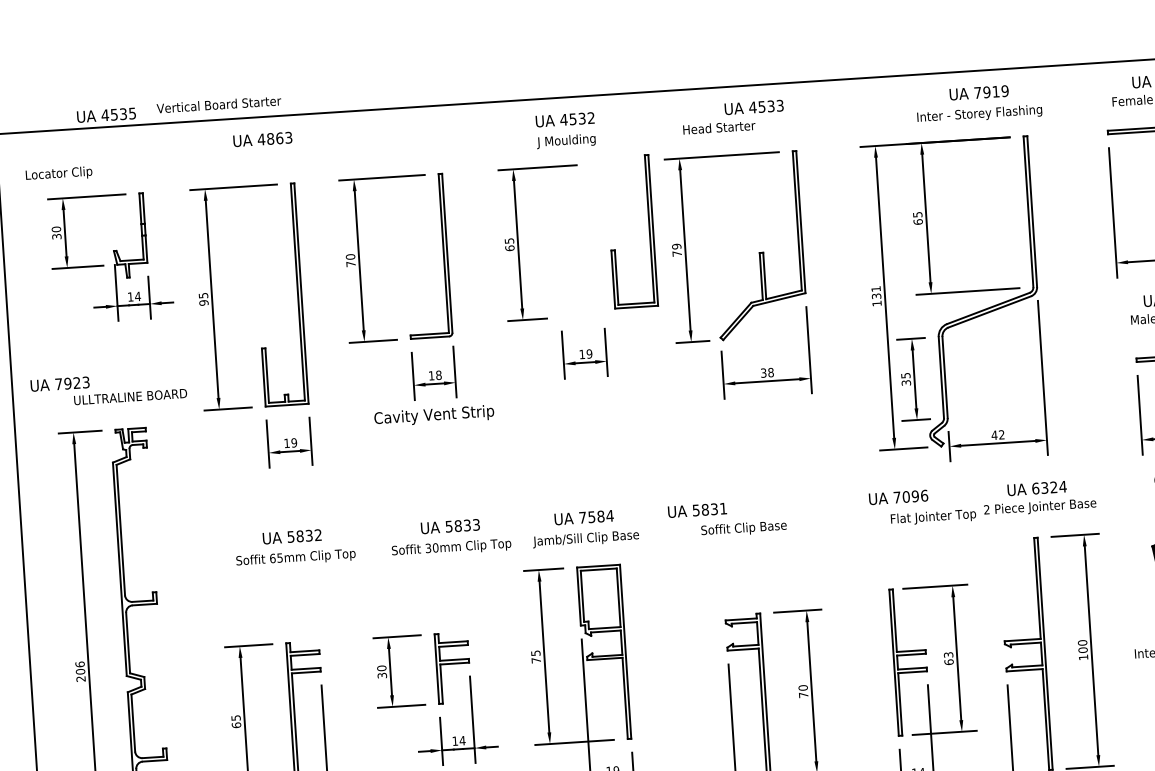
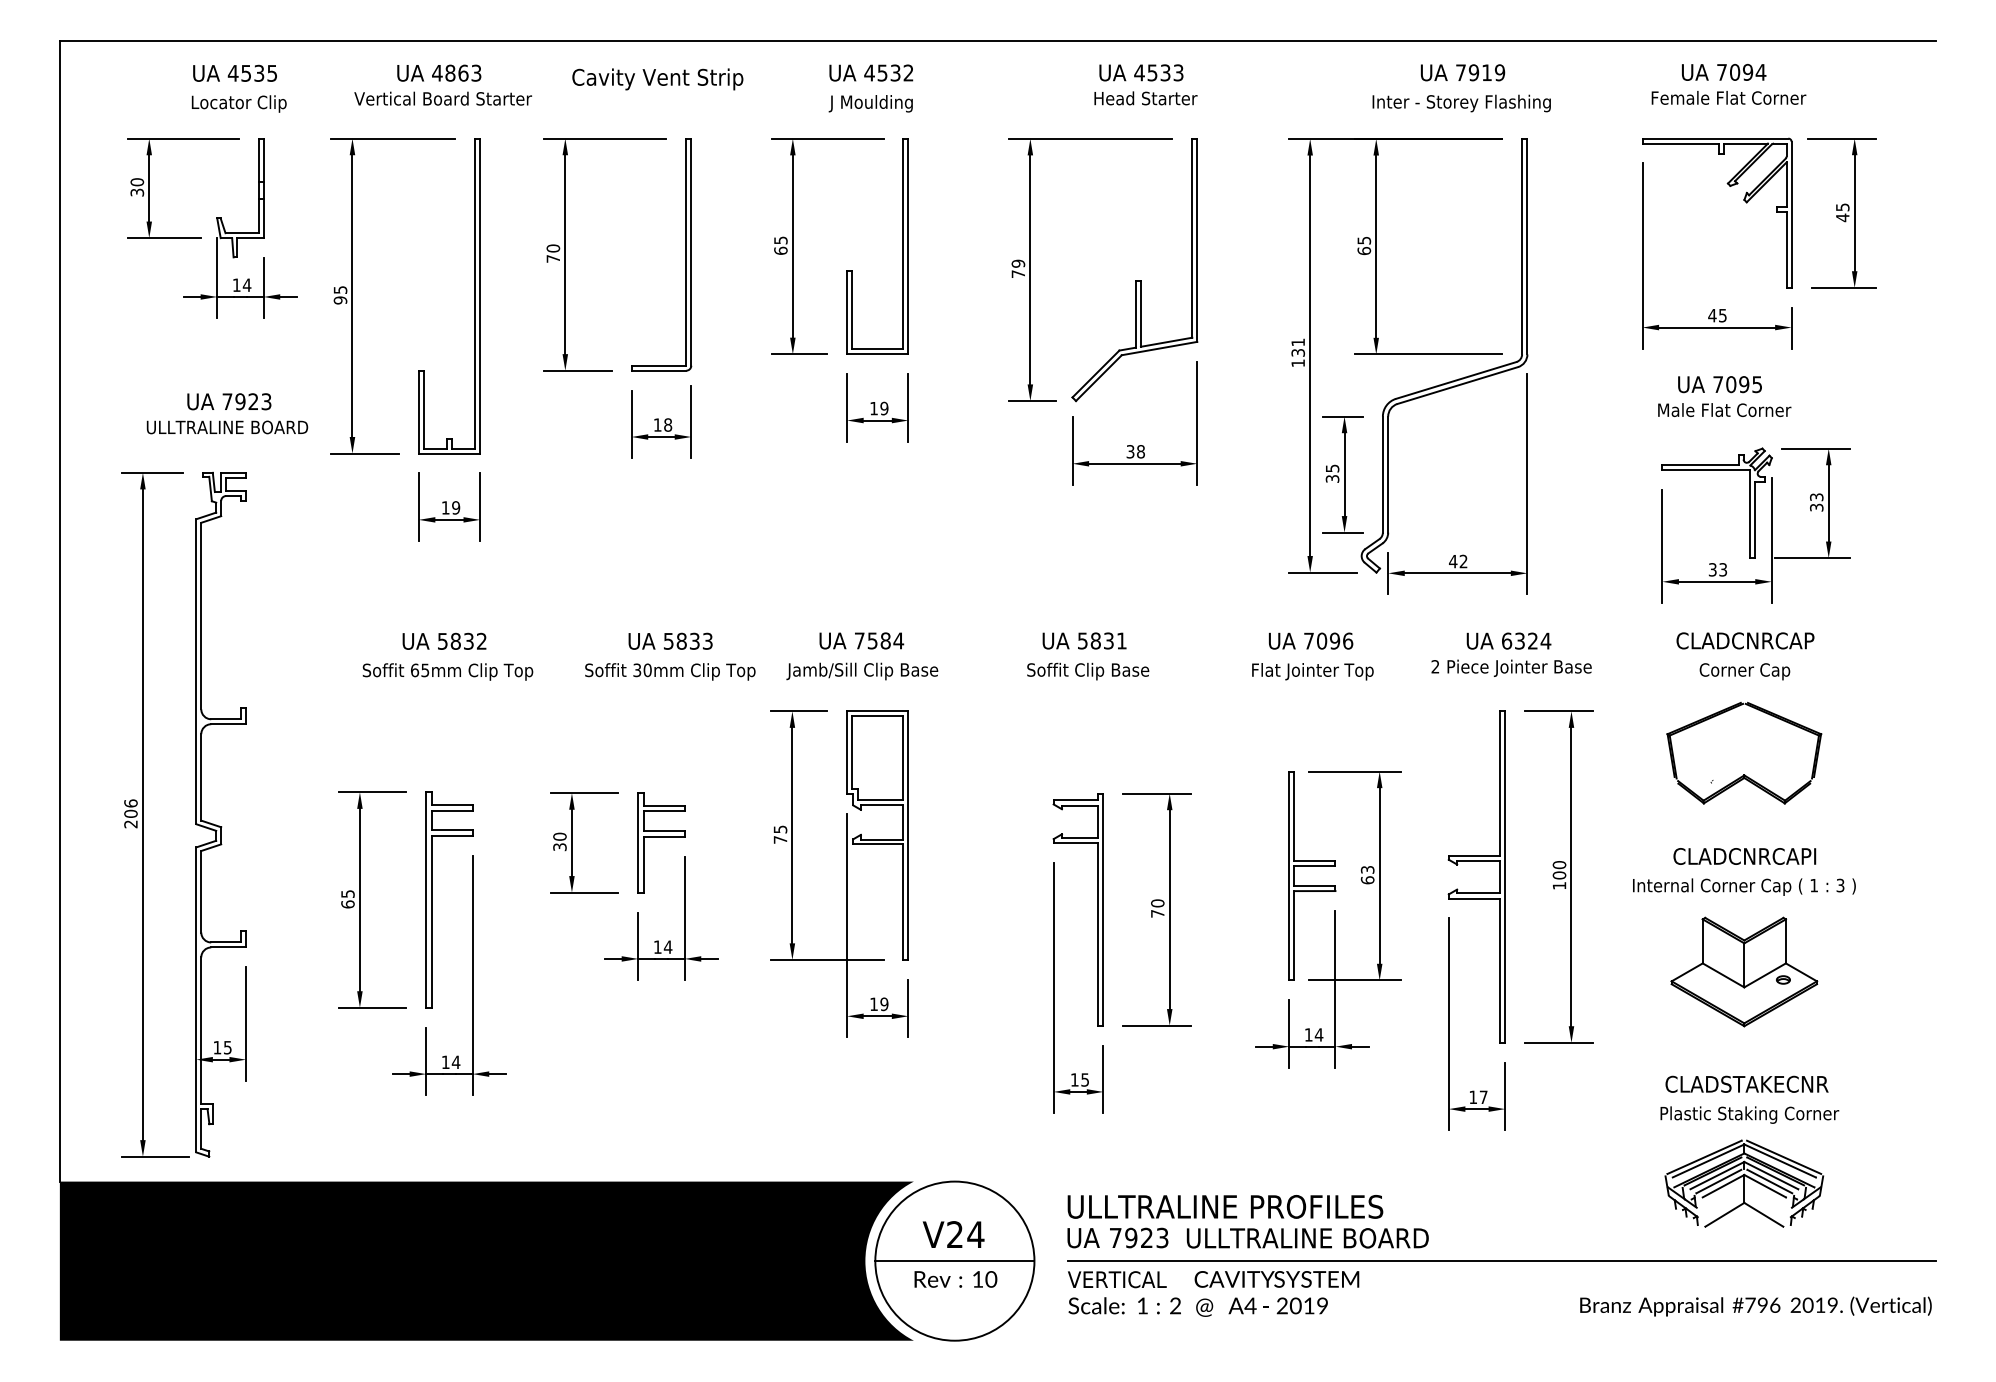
text: (219, 104) -> (443, 98), moved
text: (106, 114) -> (234, 72), moved
text: (719, 127) -> (1145, 98), moved
text: (58, 173) -> (238, 103), moved
part: (649, 230) -> (902, 246), moved
text: (60, 383) -> (229, 401), moved
text: (434, 416) -> (657, 79), moved
text: (697, 510) -> (1084, 640), moved
text: (933, 517) -> (1312, 671), moved

